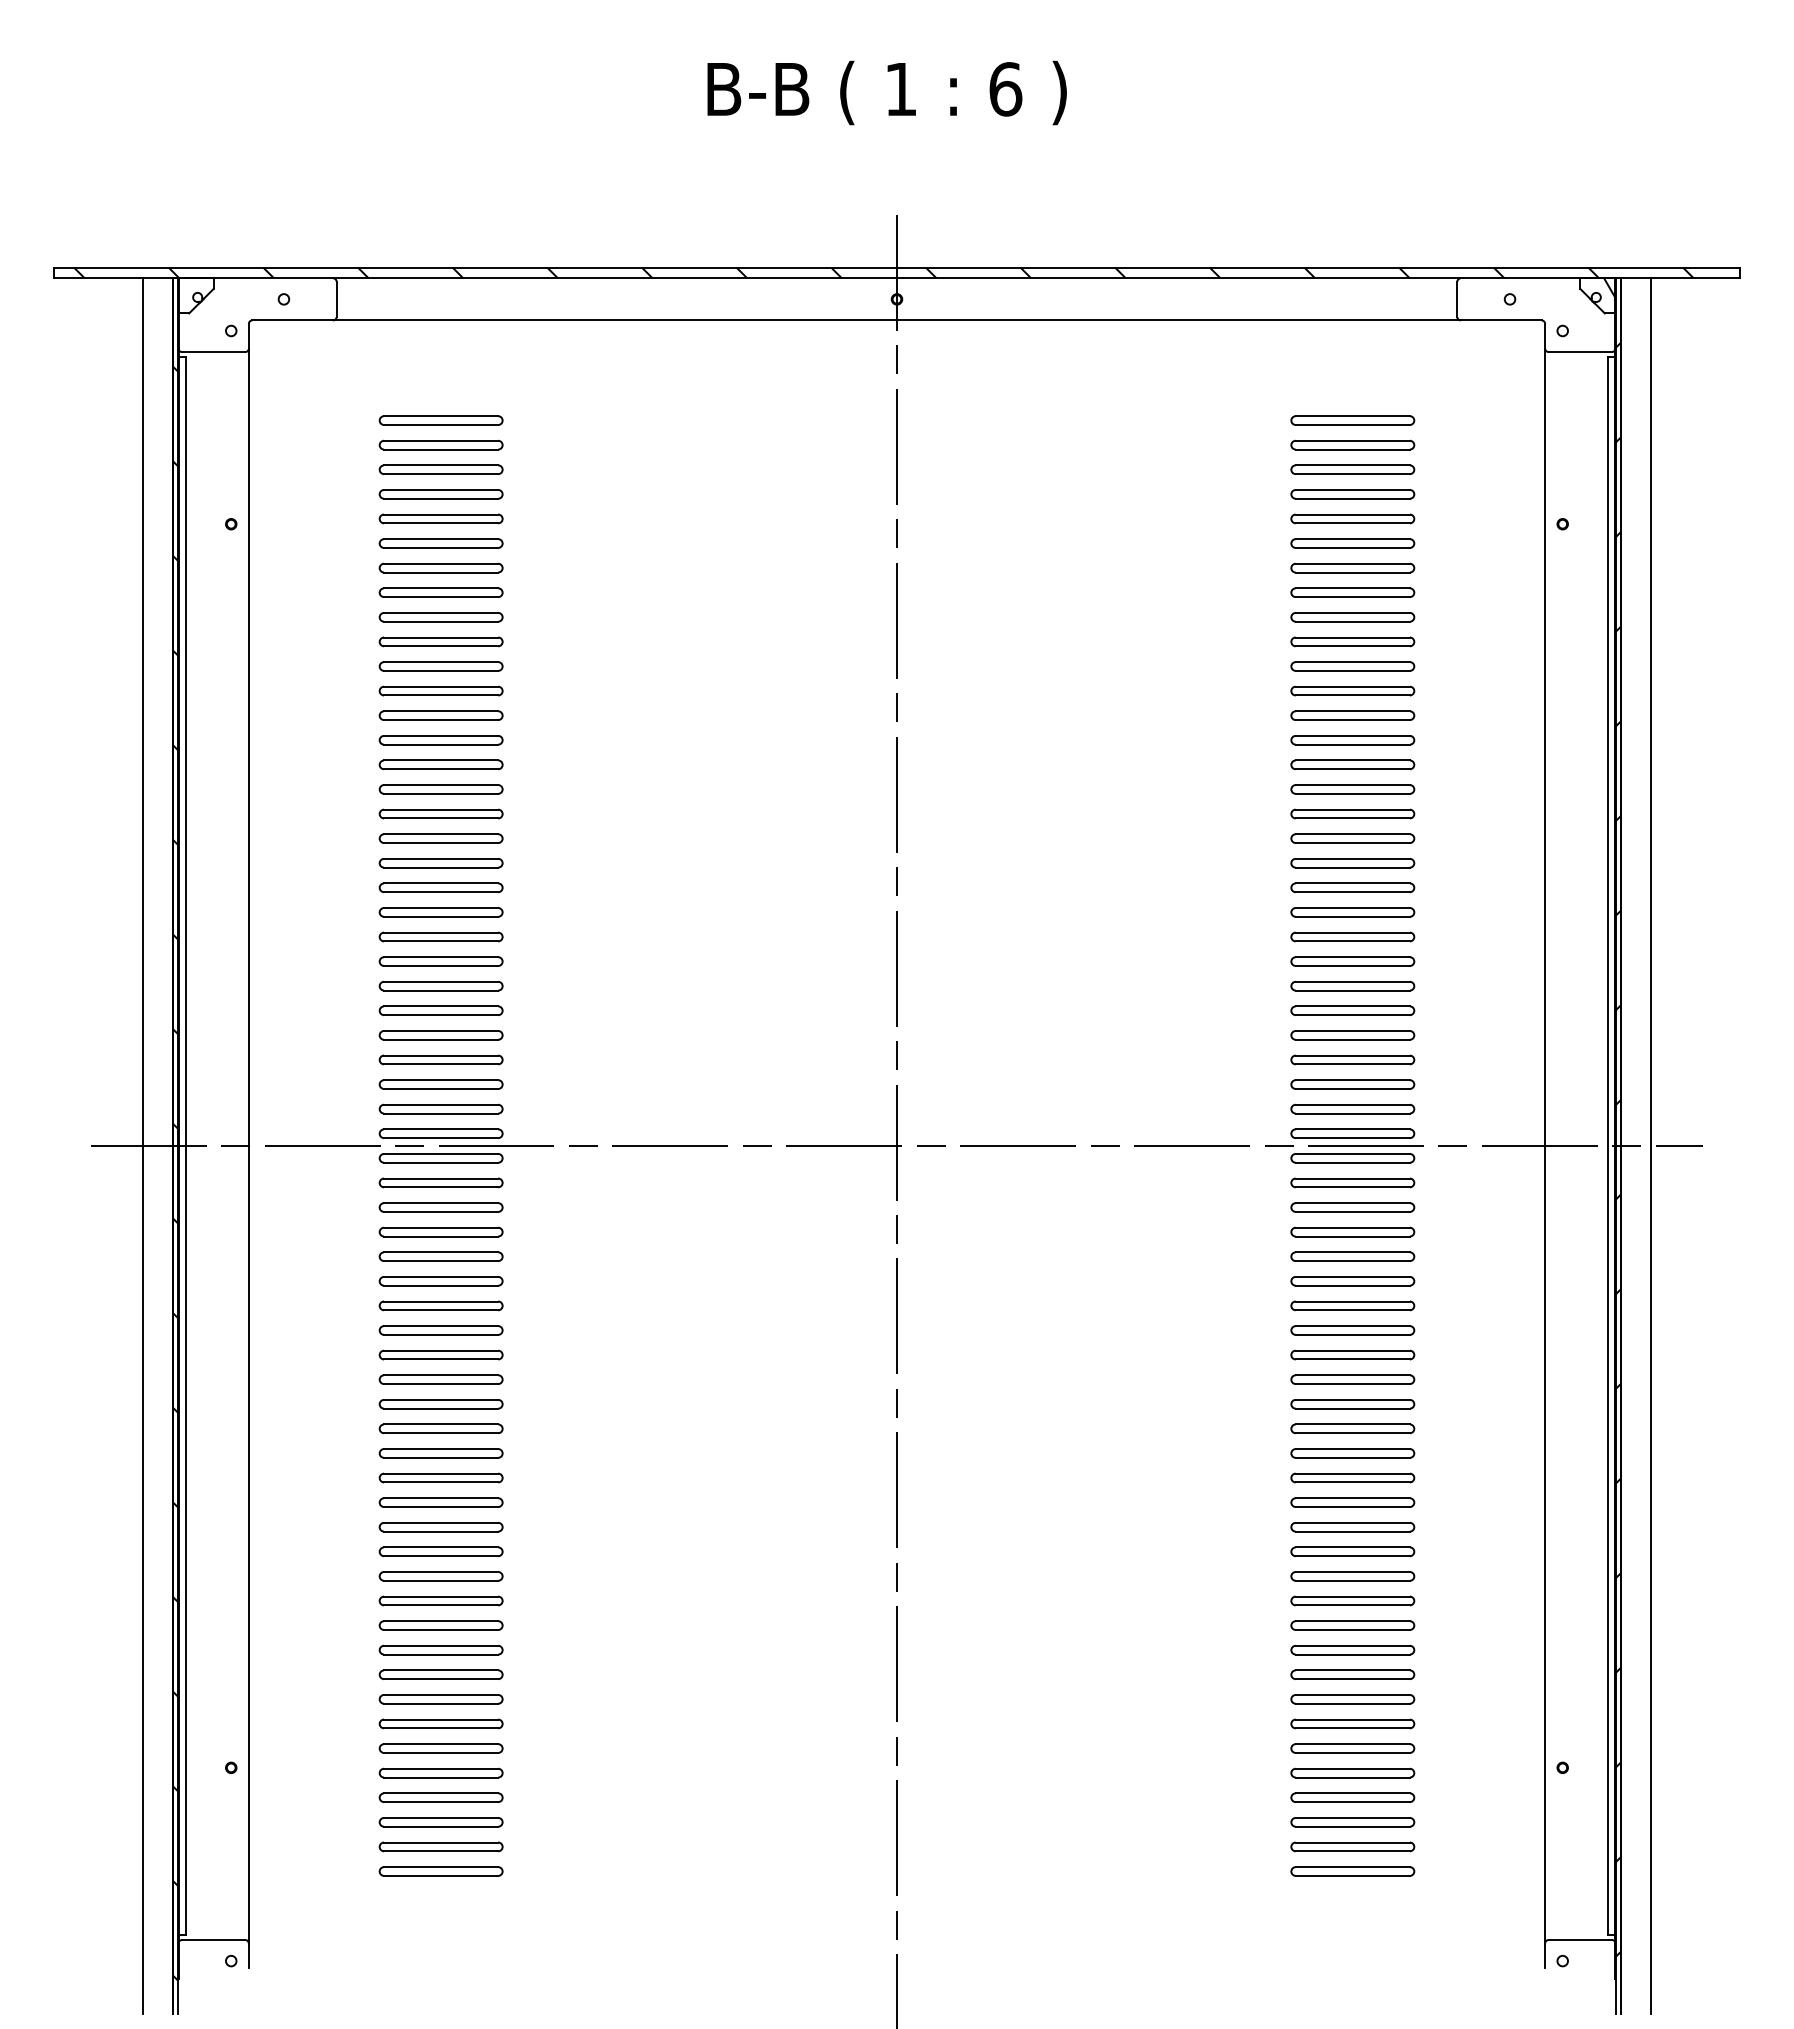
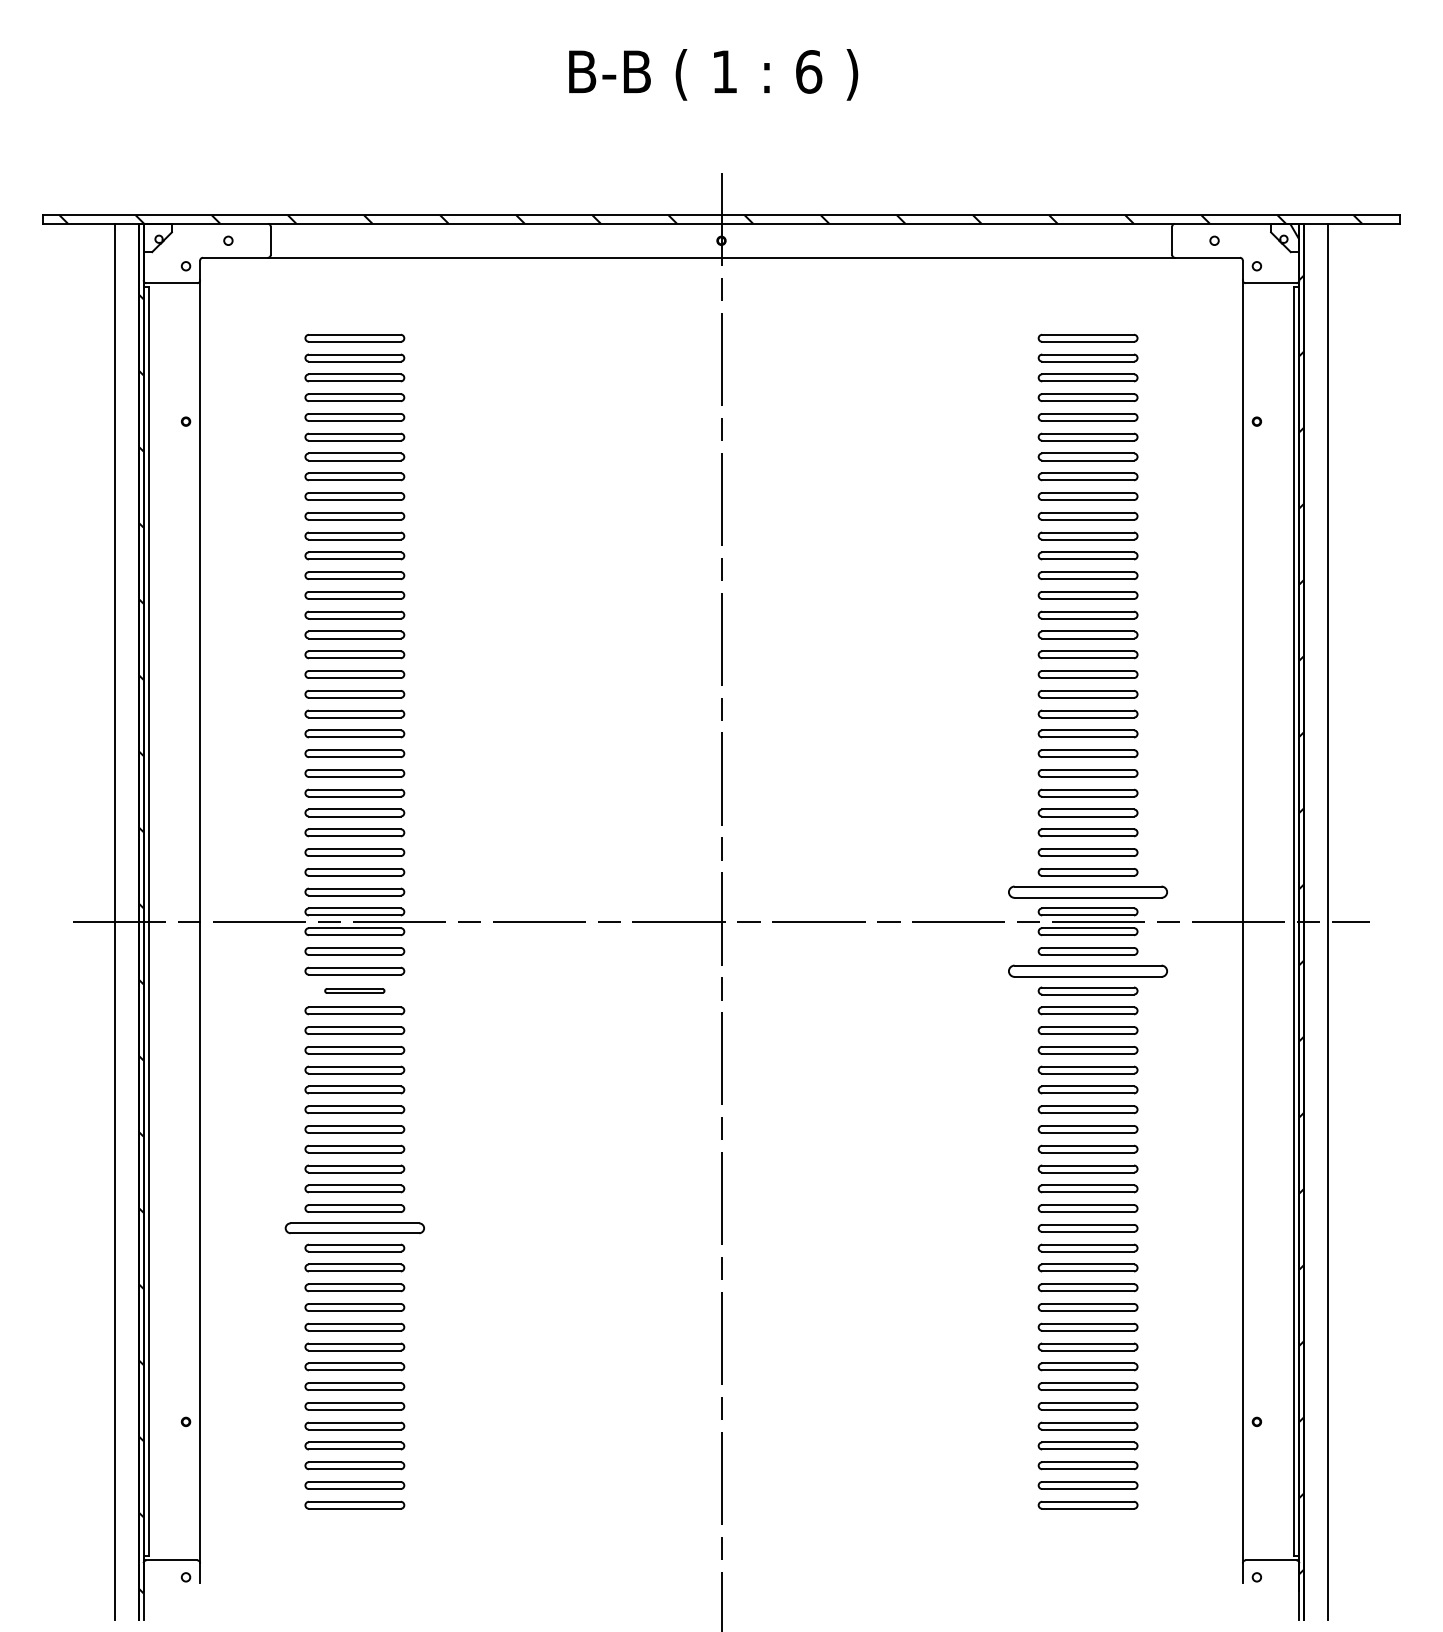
part: (1352, 1108) -> (1087, 891), size x1.6
part: (1352, 1207) -> (1087, 971), size x1.6
part: (440, 1231) -> (354, 990), size x0.6
part: (440, 1527) -> (354, 1228), size x1.4

